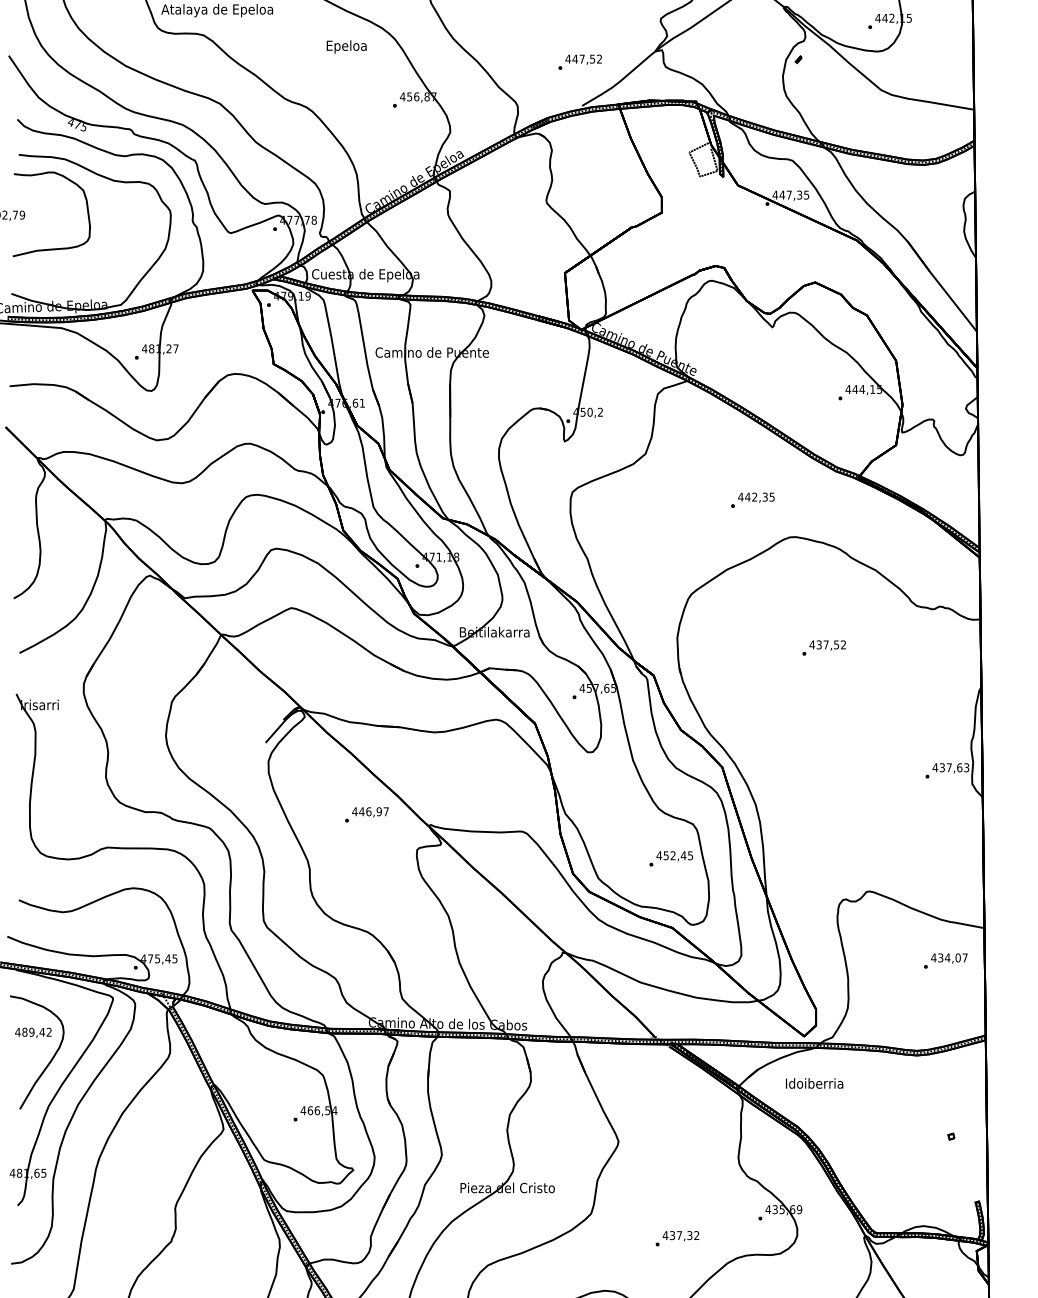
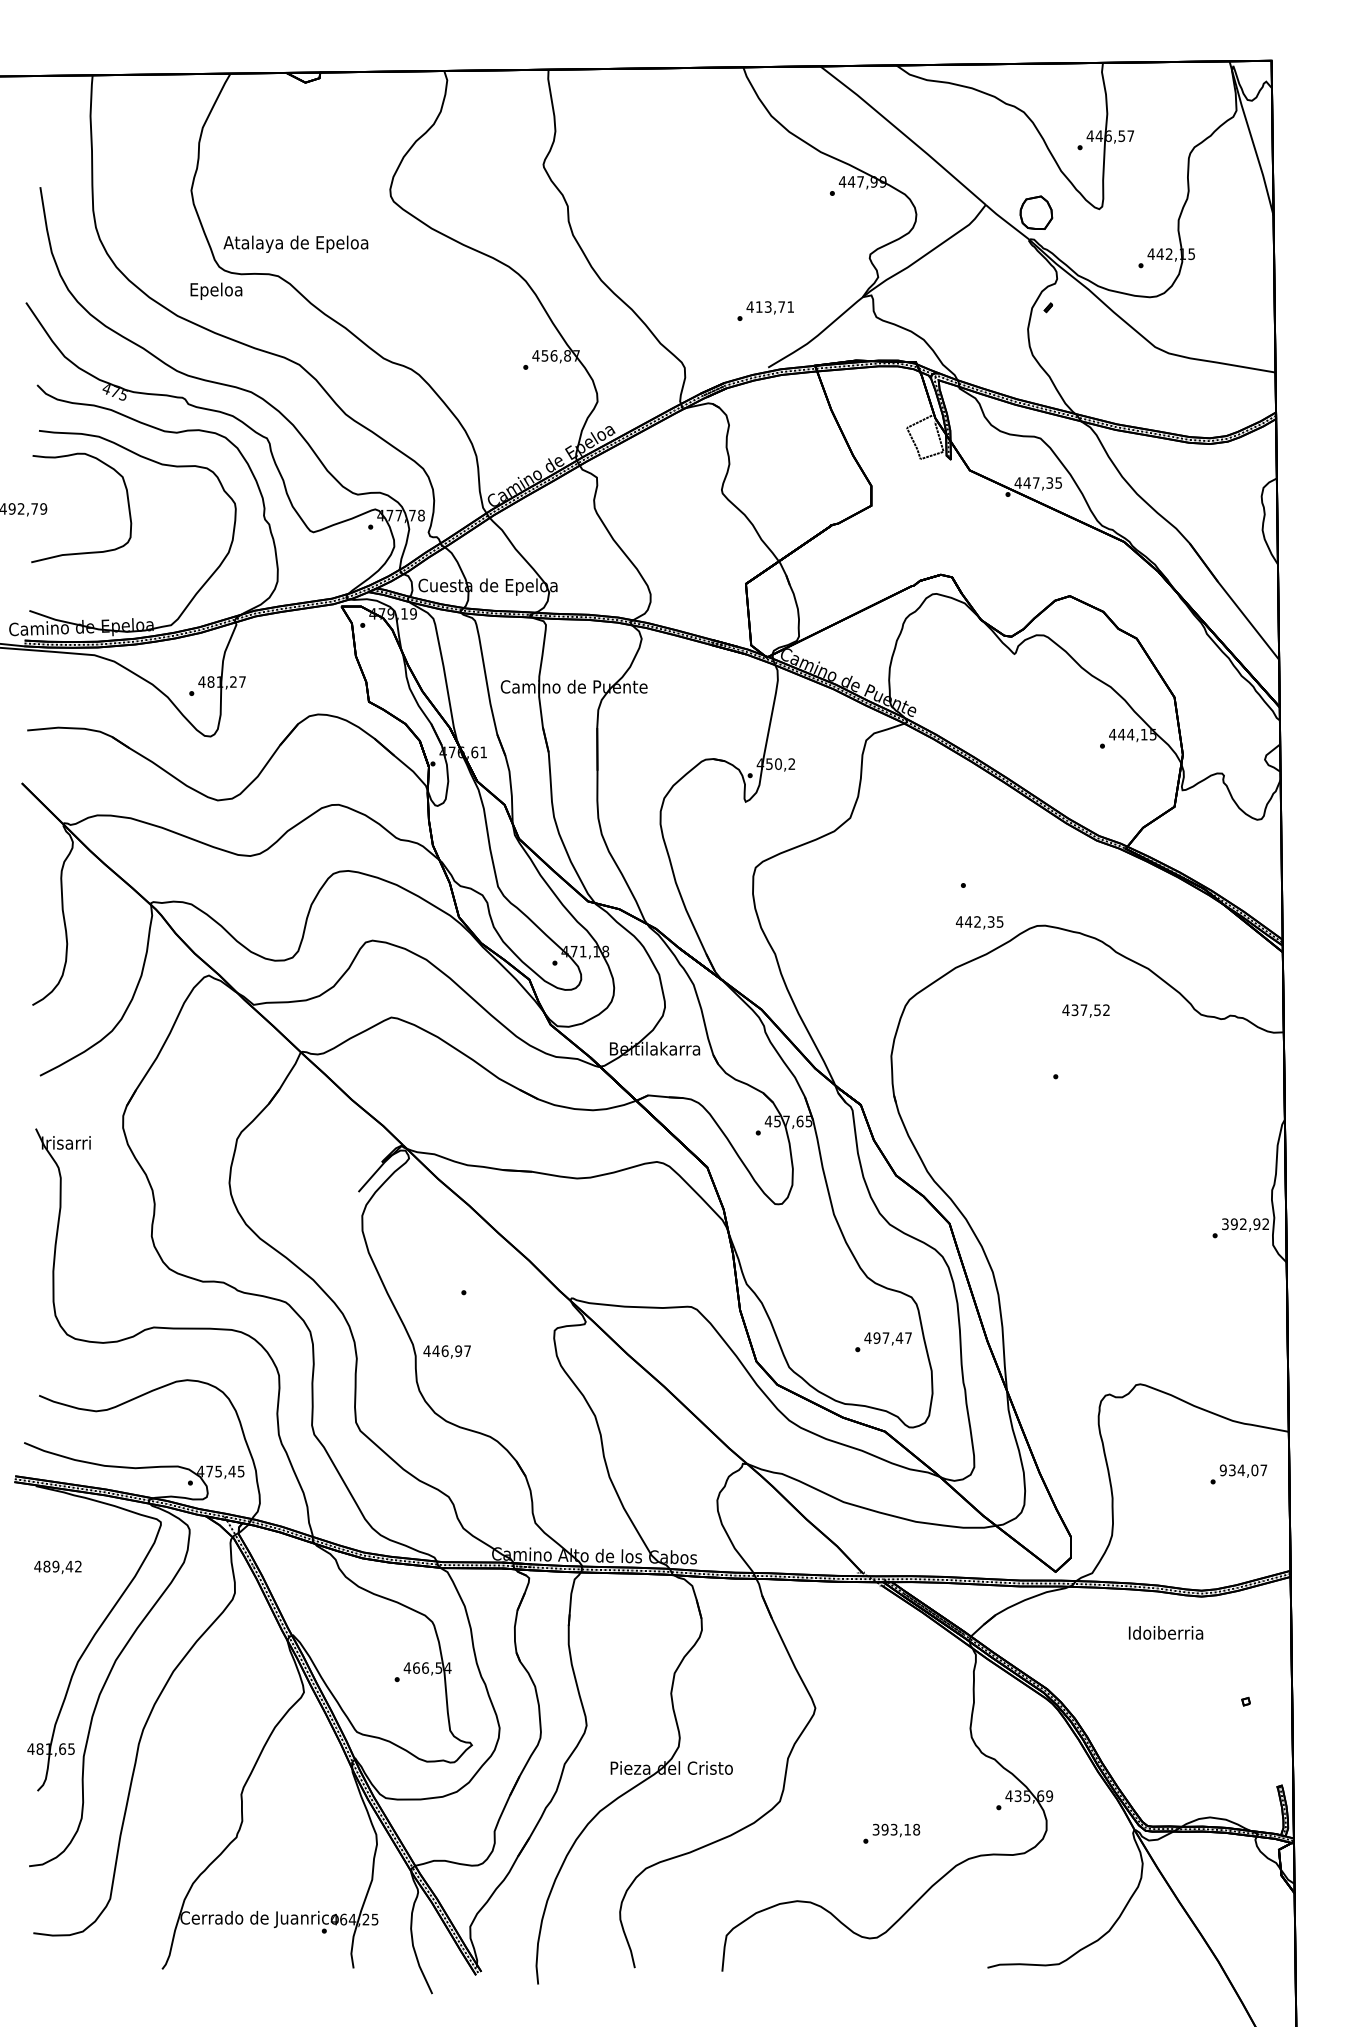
text: (346, 46) -> (216, 290), moved
text: (587, 58) -> (774, 306), 447,52 -> 413,71
text: (756, 497) -> (979, 922), moved
text: (827, 645) -> (1085, 1010), moved
text: (950, 767) -> (1245, 1224), 437,63 -> 392,92
text: (369, 812) -> (446, 1351), moved
text: (678, 855) -> (892, 1337), 452,45 -> 497,47
text: (933, 958) -> (1223, 1470), 434,07 -> 934,07
curve: (48, 1063) -> (77, 1606), removed
text: (814, 1083) -> (1166, 1632), moved
text: (681, 1235) -> (896, 1829), 437,32 -> 393,18

